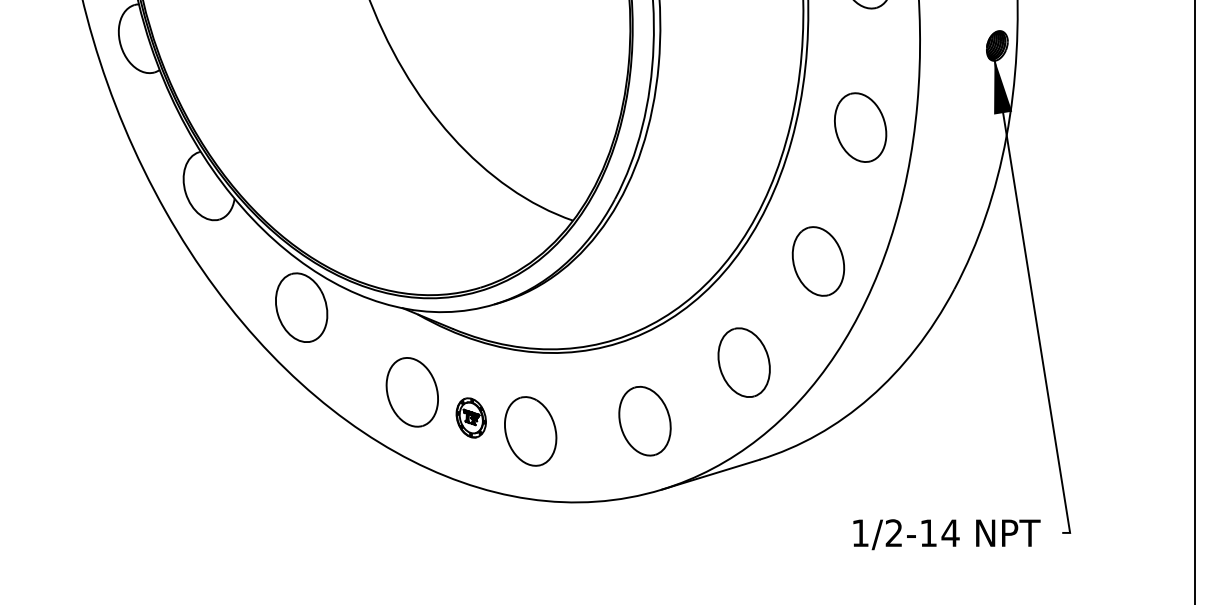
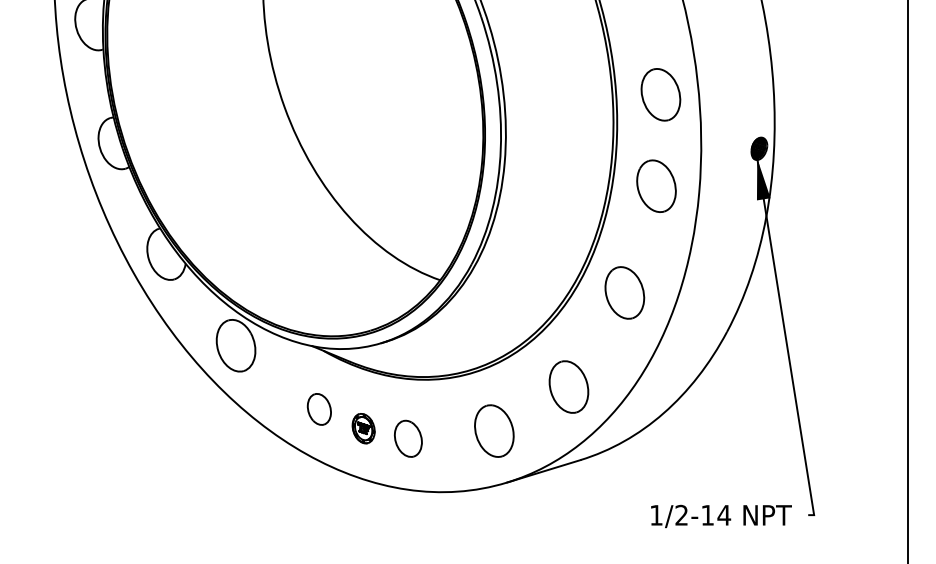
part: (860, 126) -> (656, 185), moved
part: (818, 260) -> (624, 292), moved
part: (412, 392) -> (319, 409), size x0.6
part: (530, 431) -> (408, 438), size x0.7

